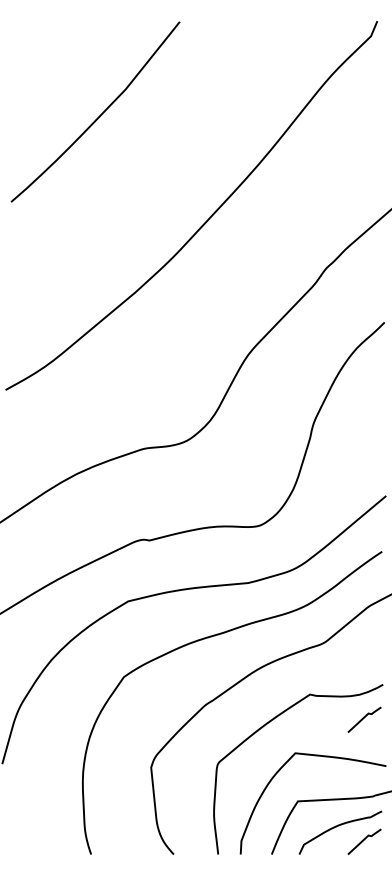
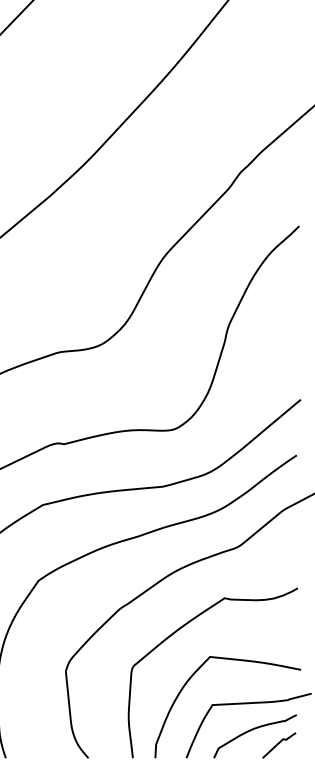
curve: (364, 718) -> (279, 622), removed

